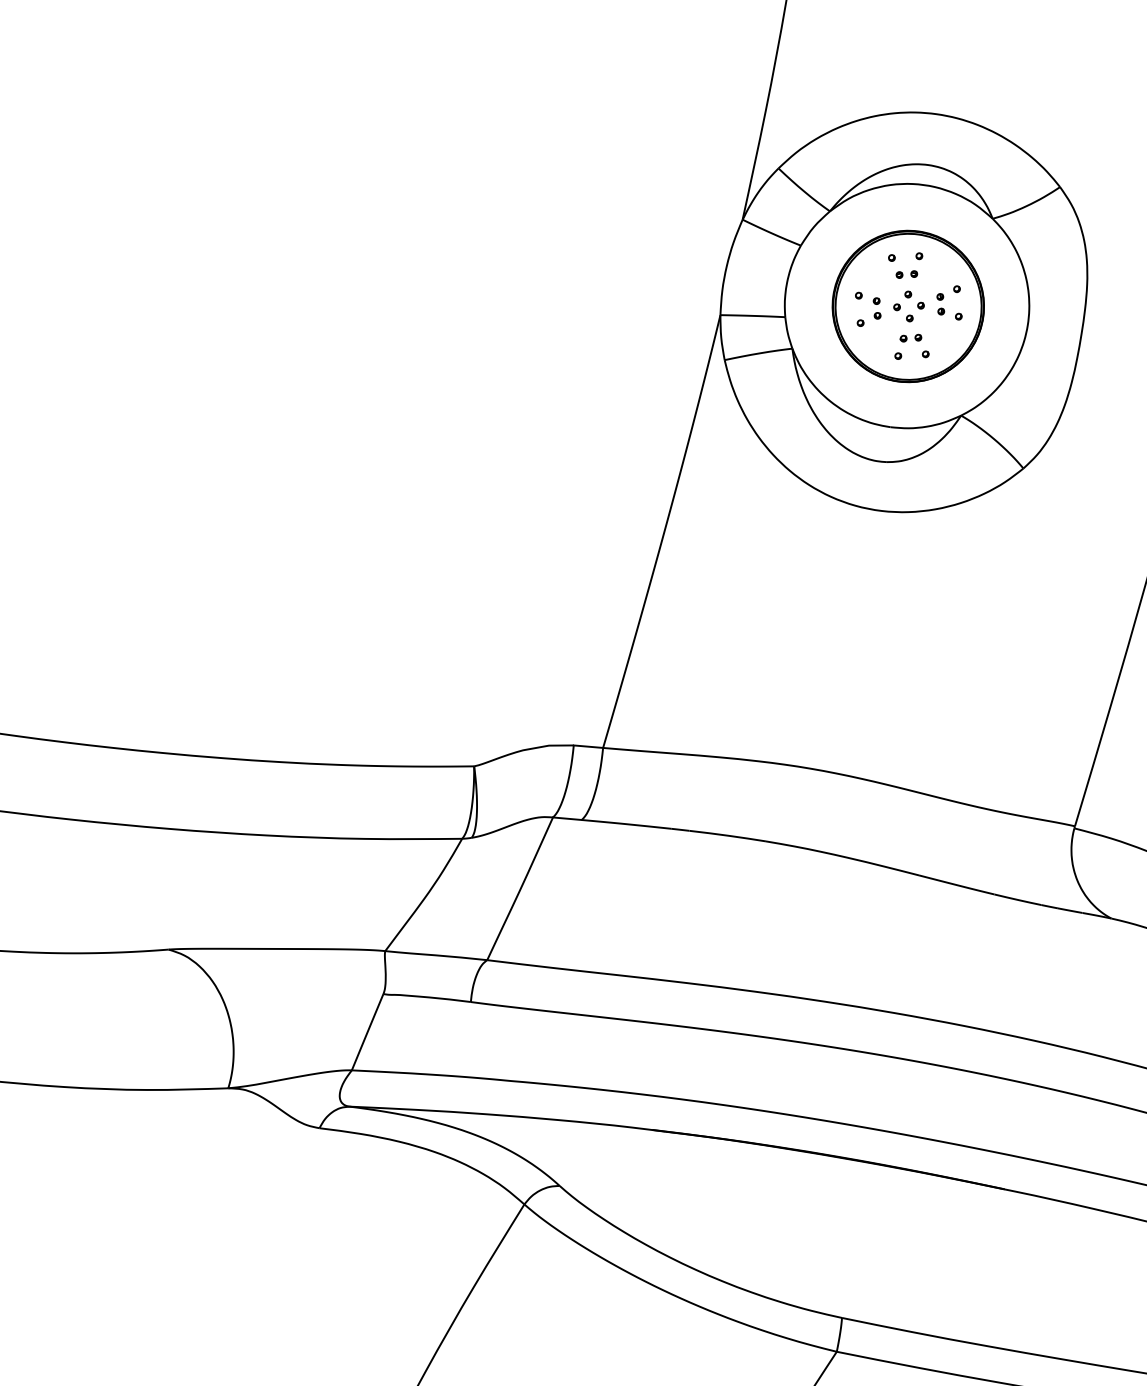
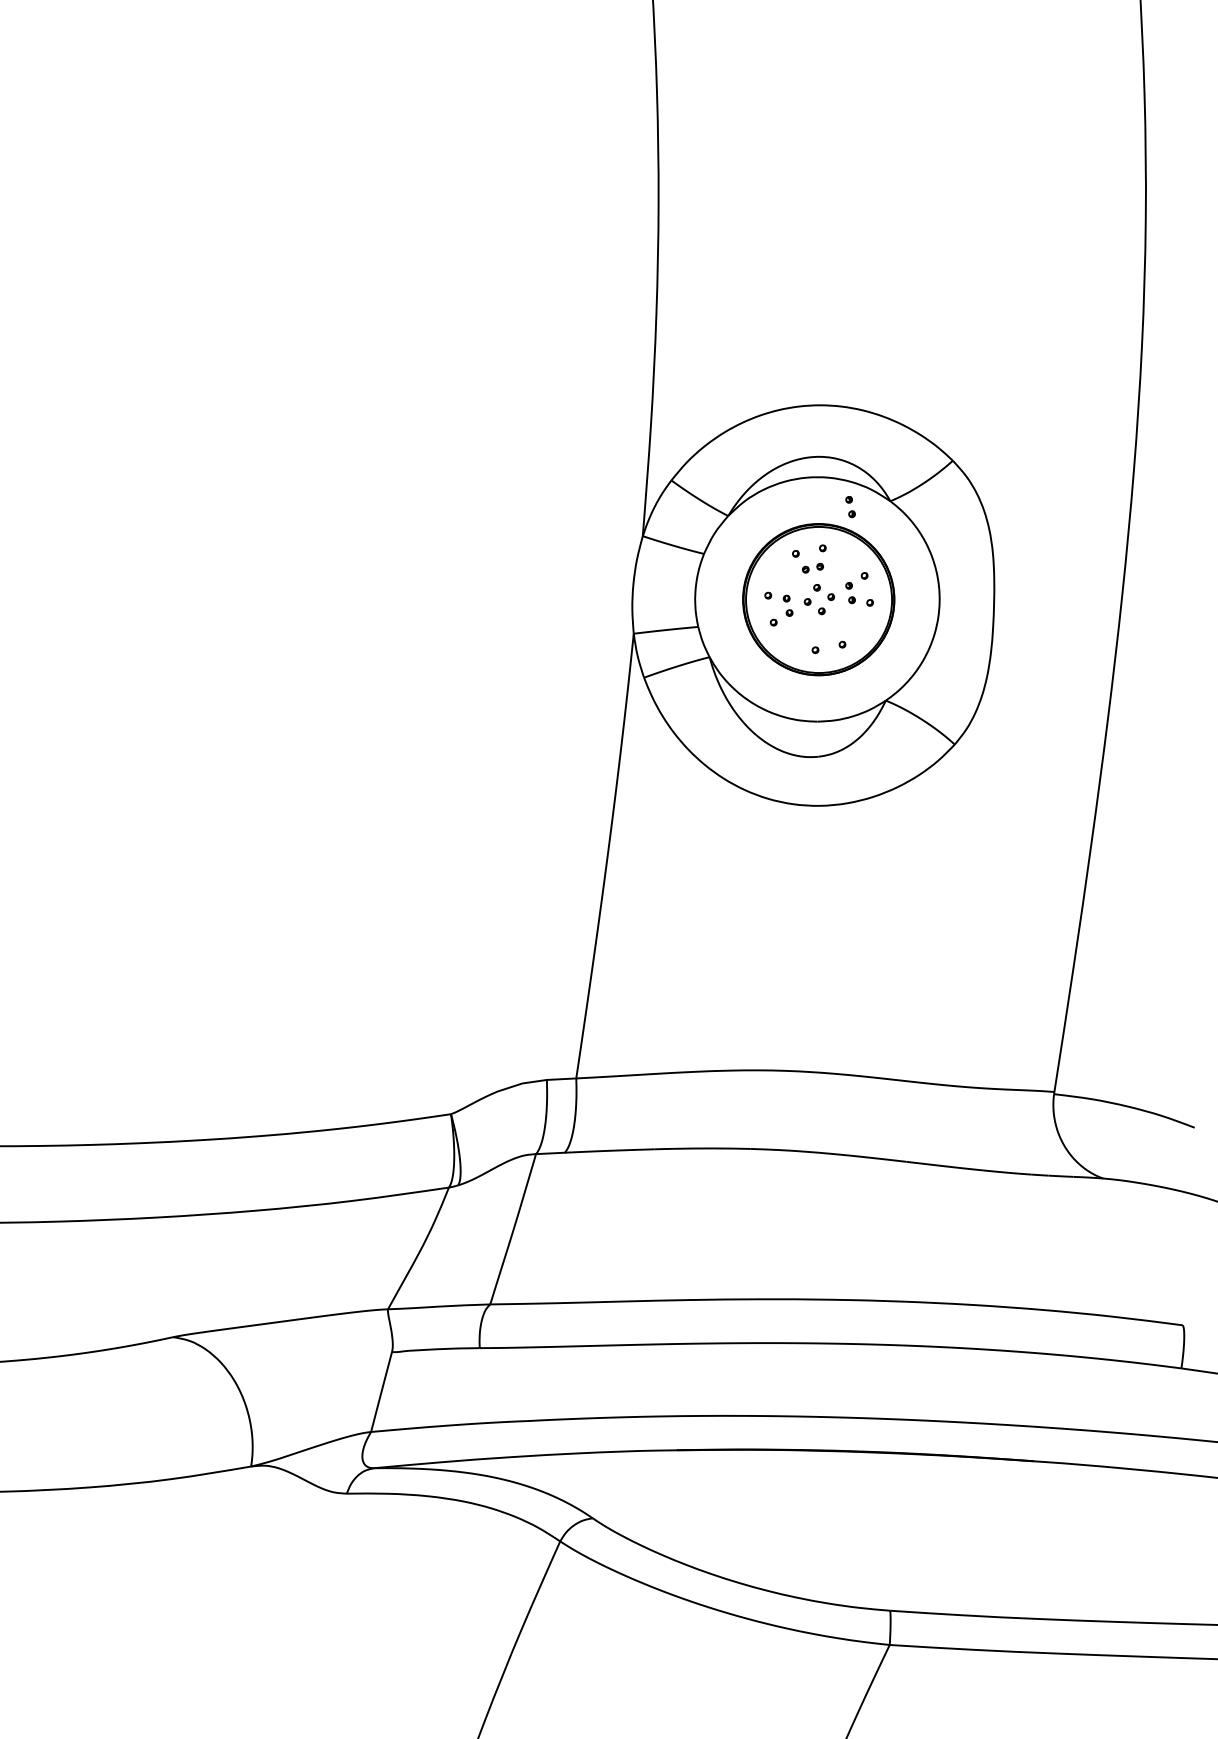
part: (952, 219) -> (850, 507), added
part: (910, 337) -> (825, 630), removed

